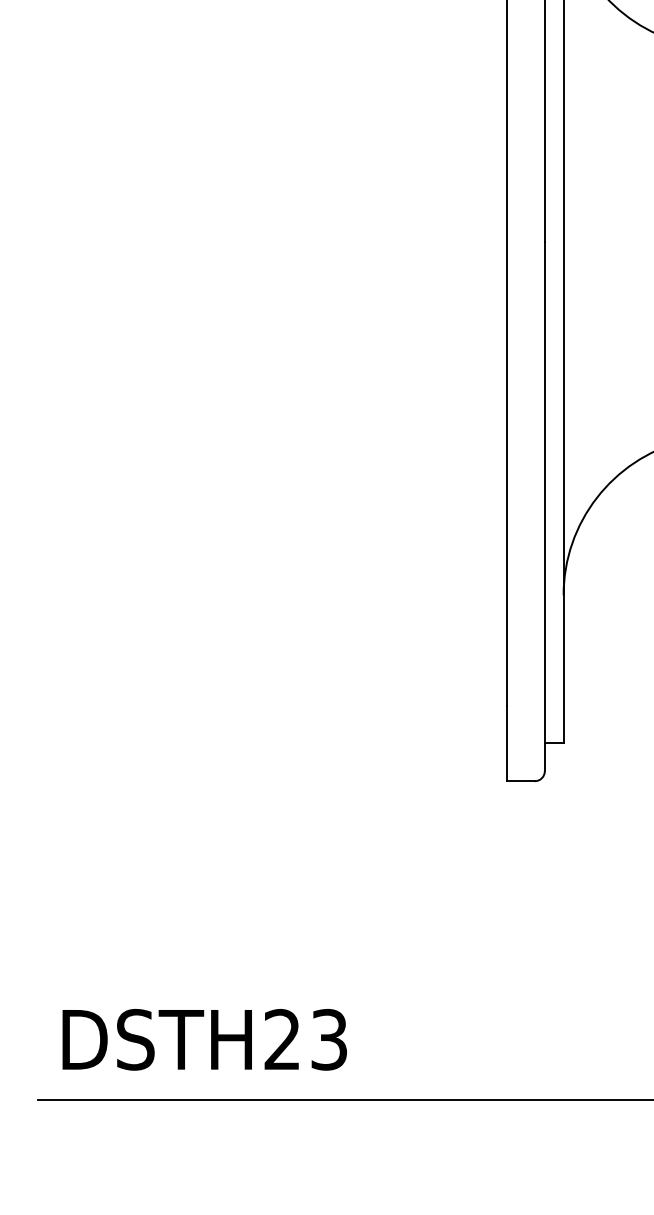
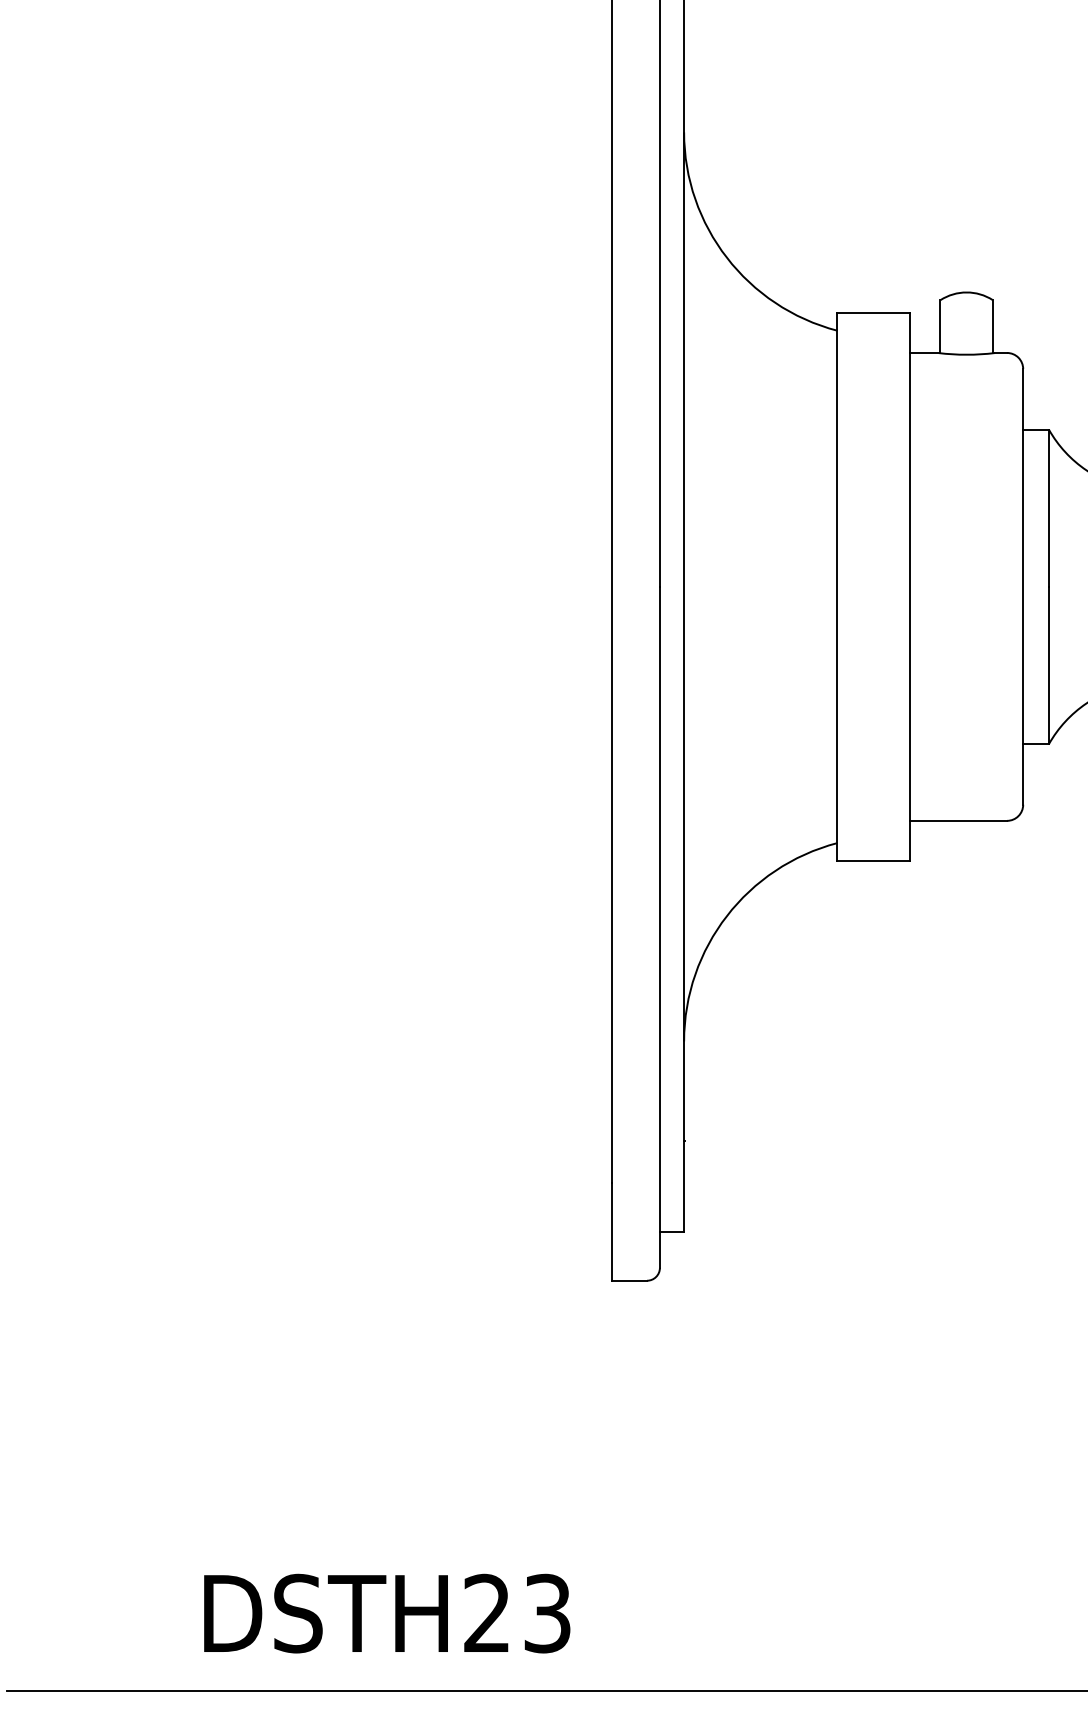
text: (205, 1039) -> (387, 1613), moved

